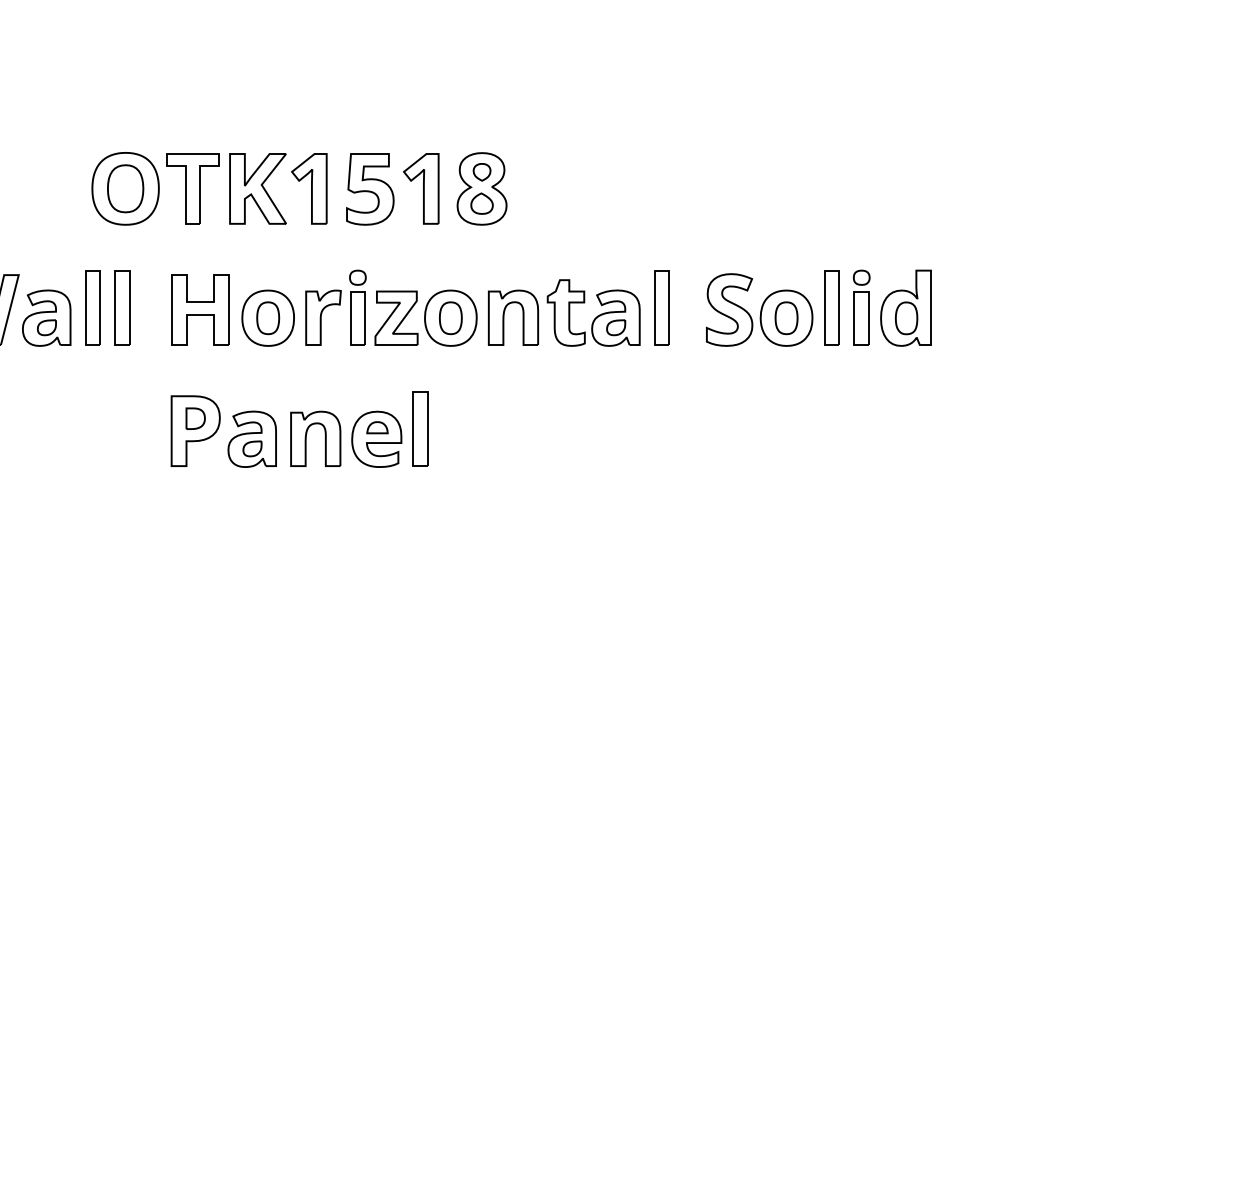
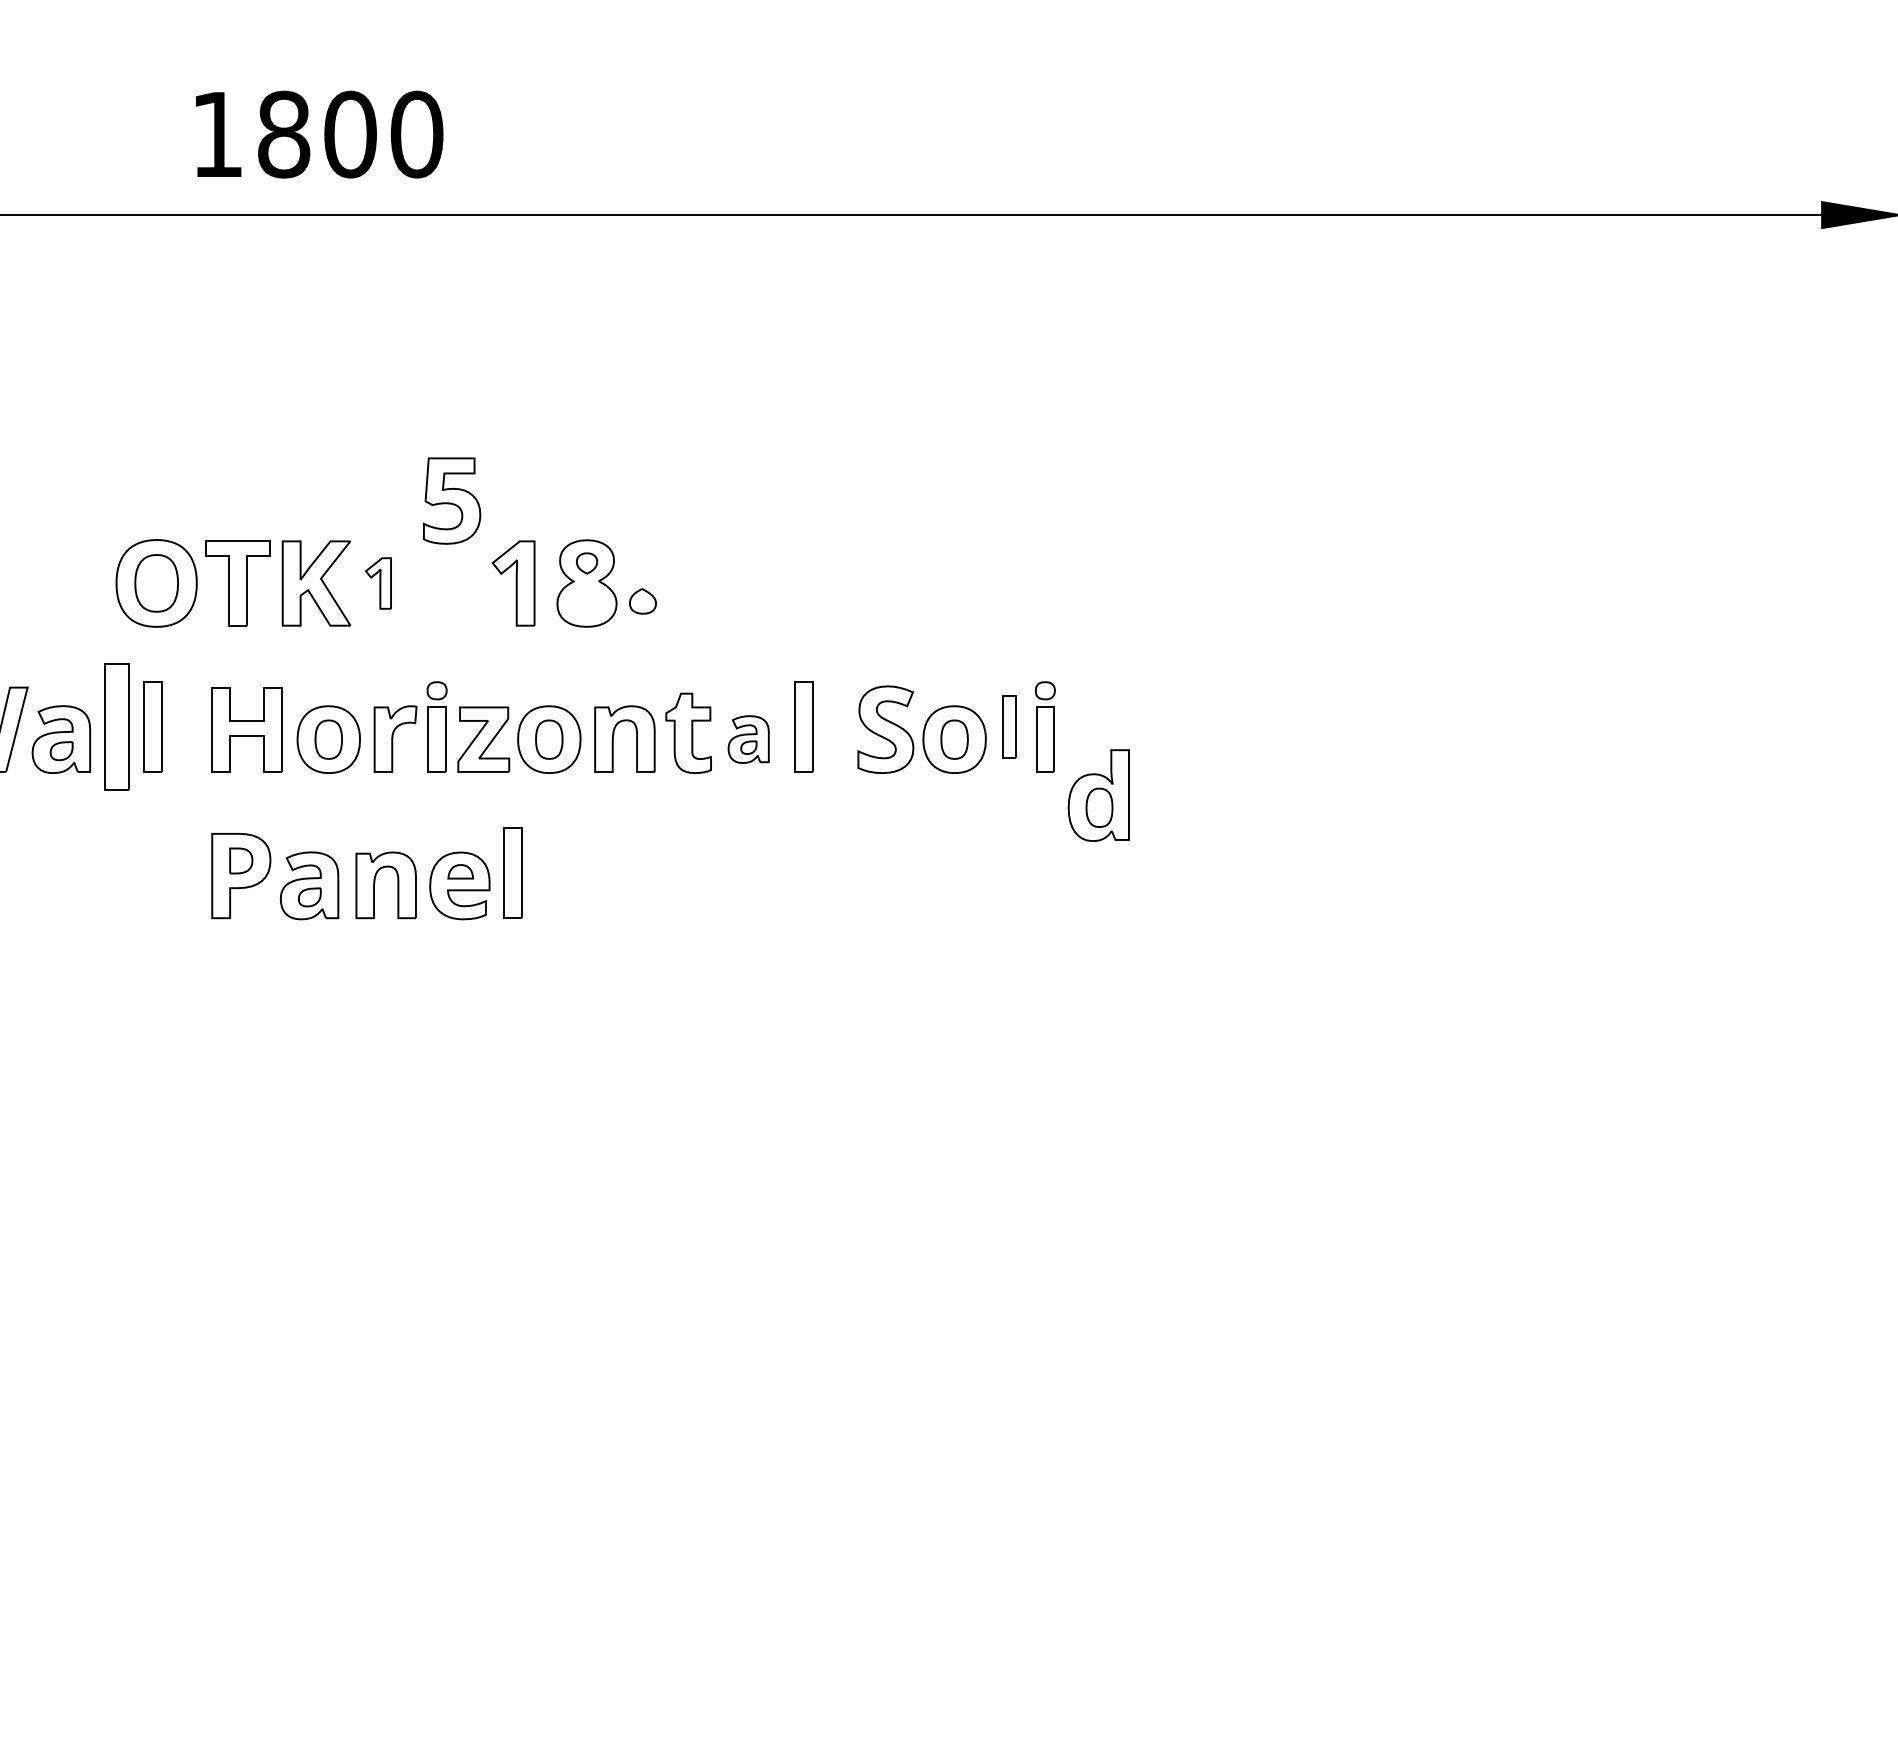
part: (309, 188) -> (378, 583), size x0.6
part: (370, 188) -> (452, 500), moved
part: (481, 203) -> (642, 601), moved
part: (92, 307) -> (116, 726), size x1.4
part: (832, 307) -> (1009, 726), size x0.7
part: (905, 308) -> (1098, 795), moved
part: (615, 318) -> (748, 739), size x0.7

